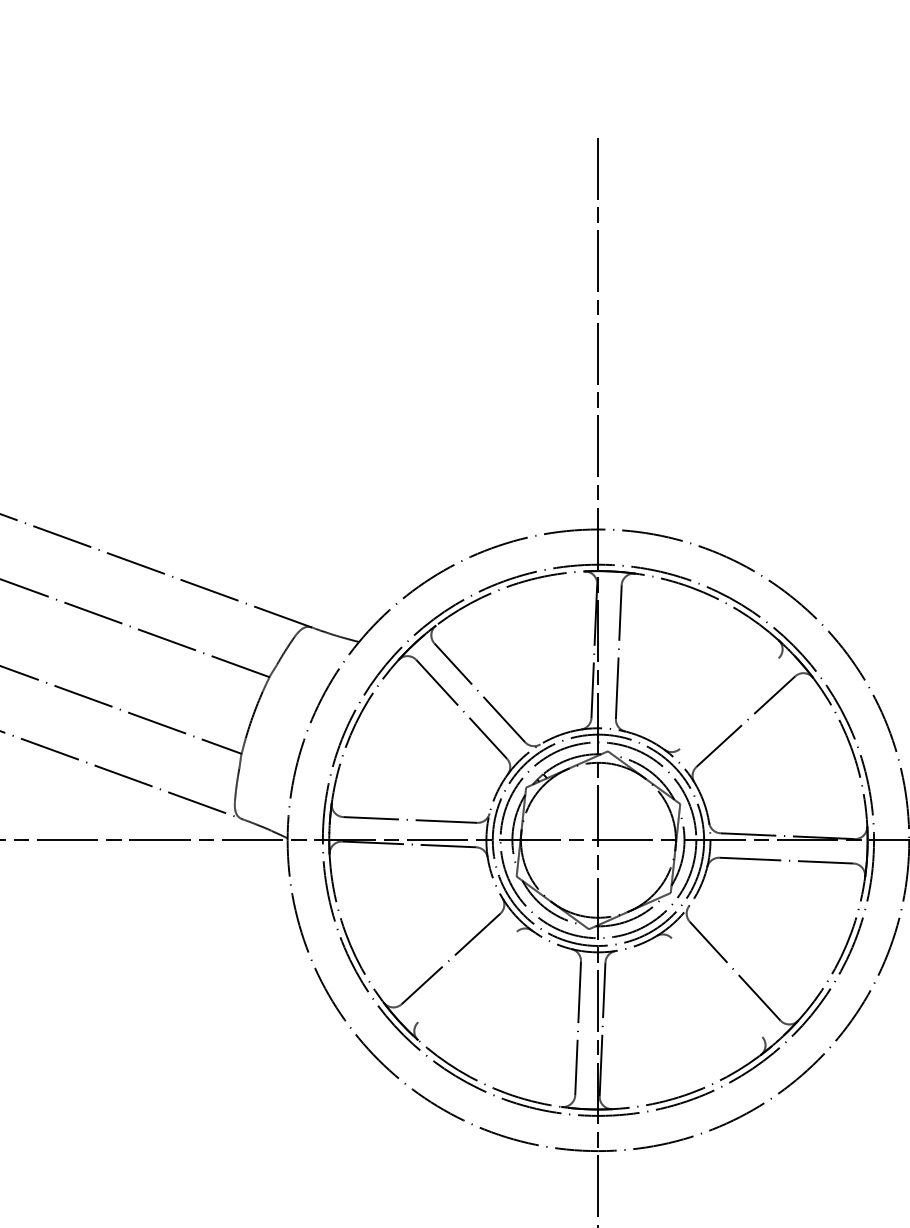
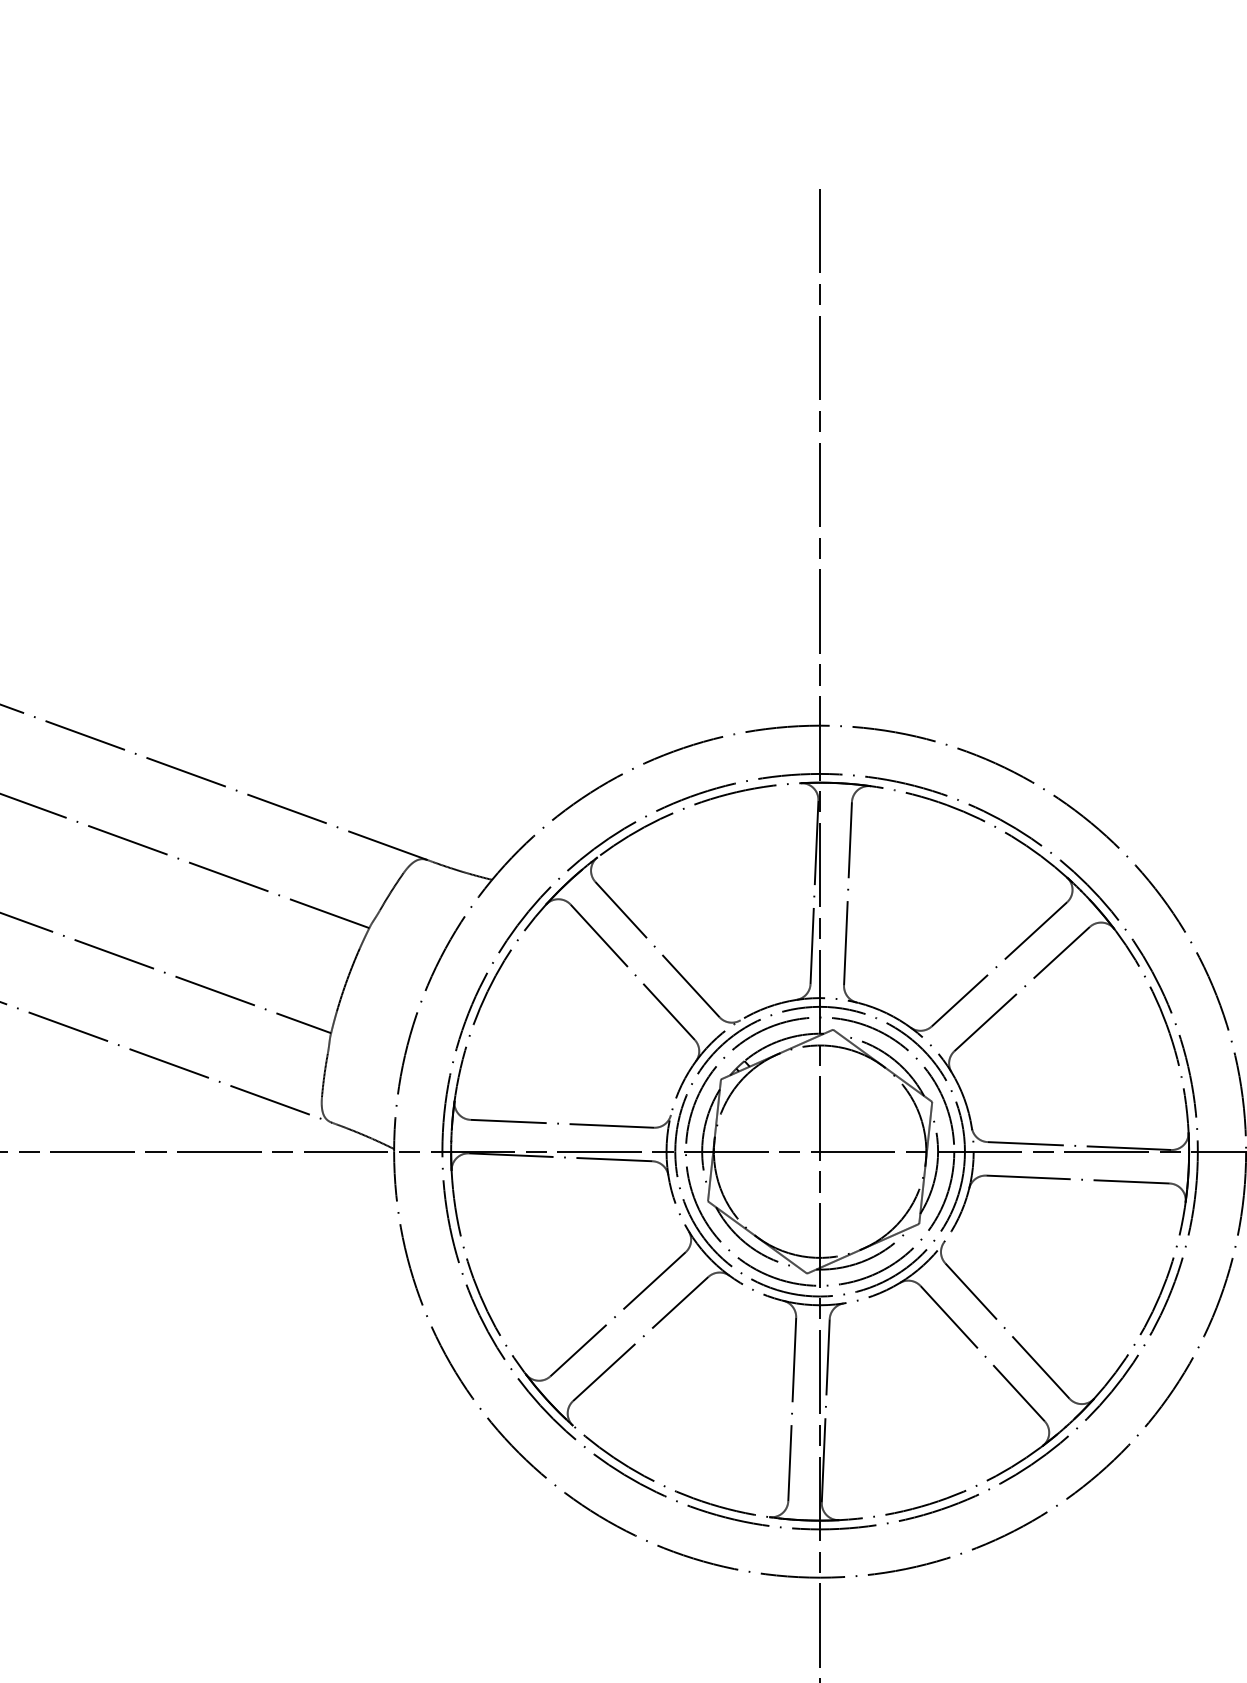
line: (729, 703) -> (999, 964), added
line: (467, 976) -> (640, 1338), added
line: (716, 987) -> (982, 1353), added

